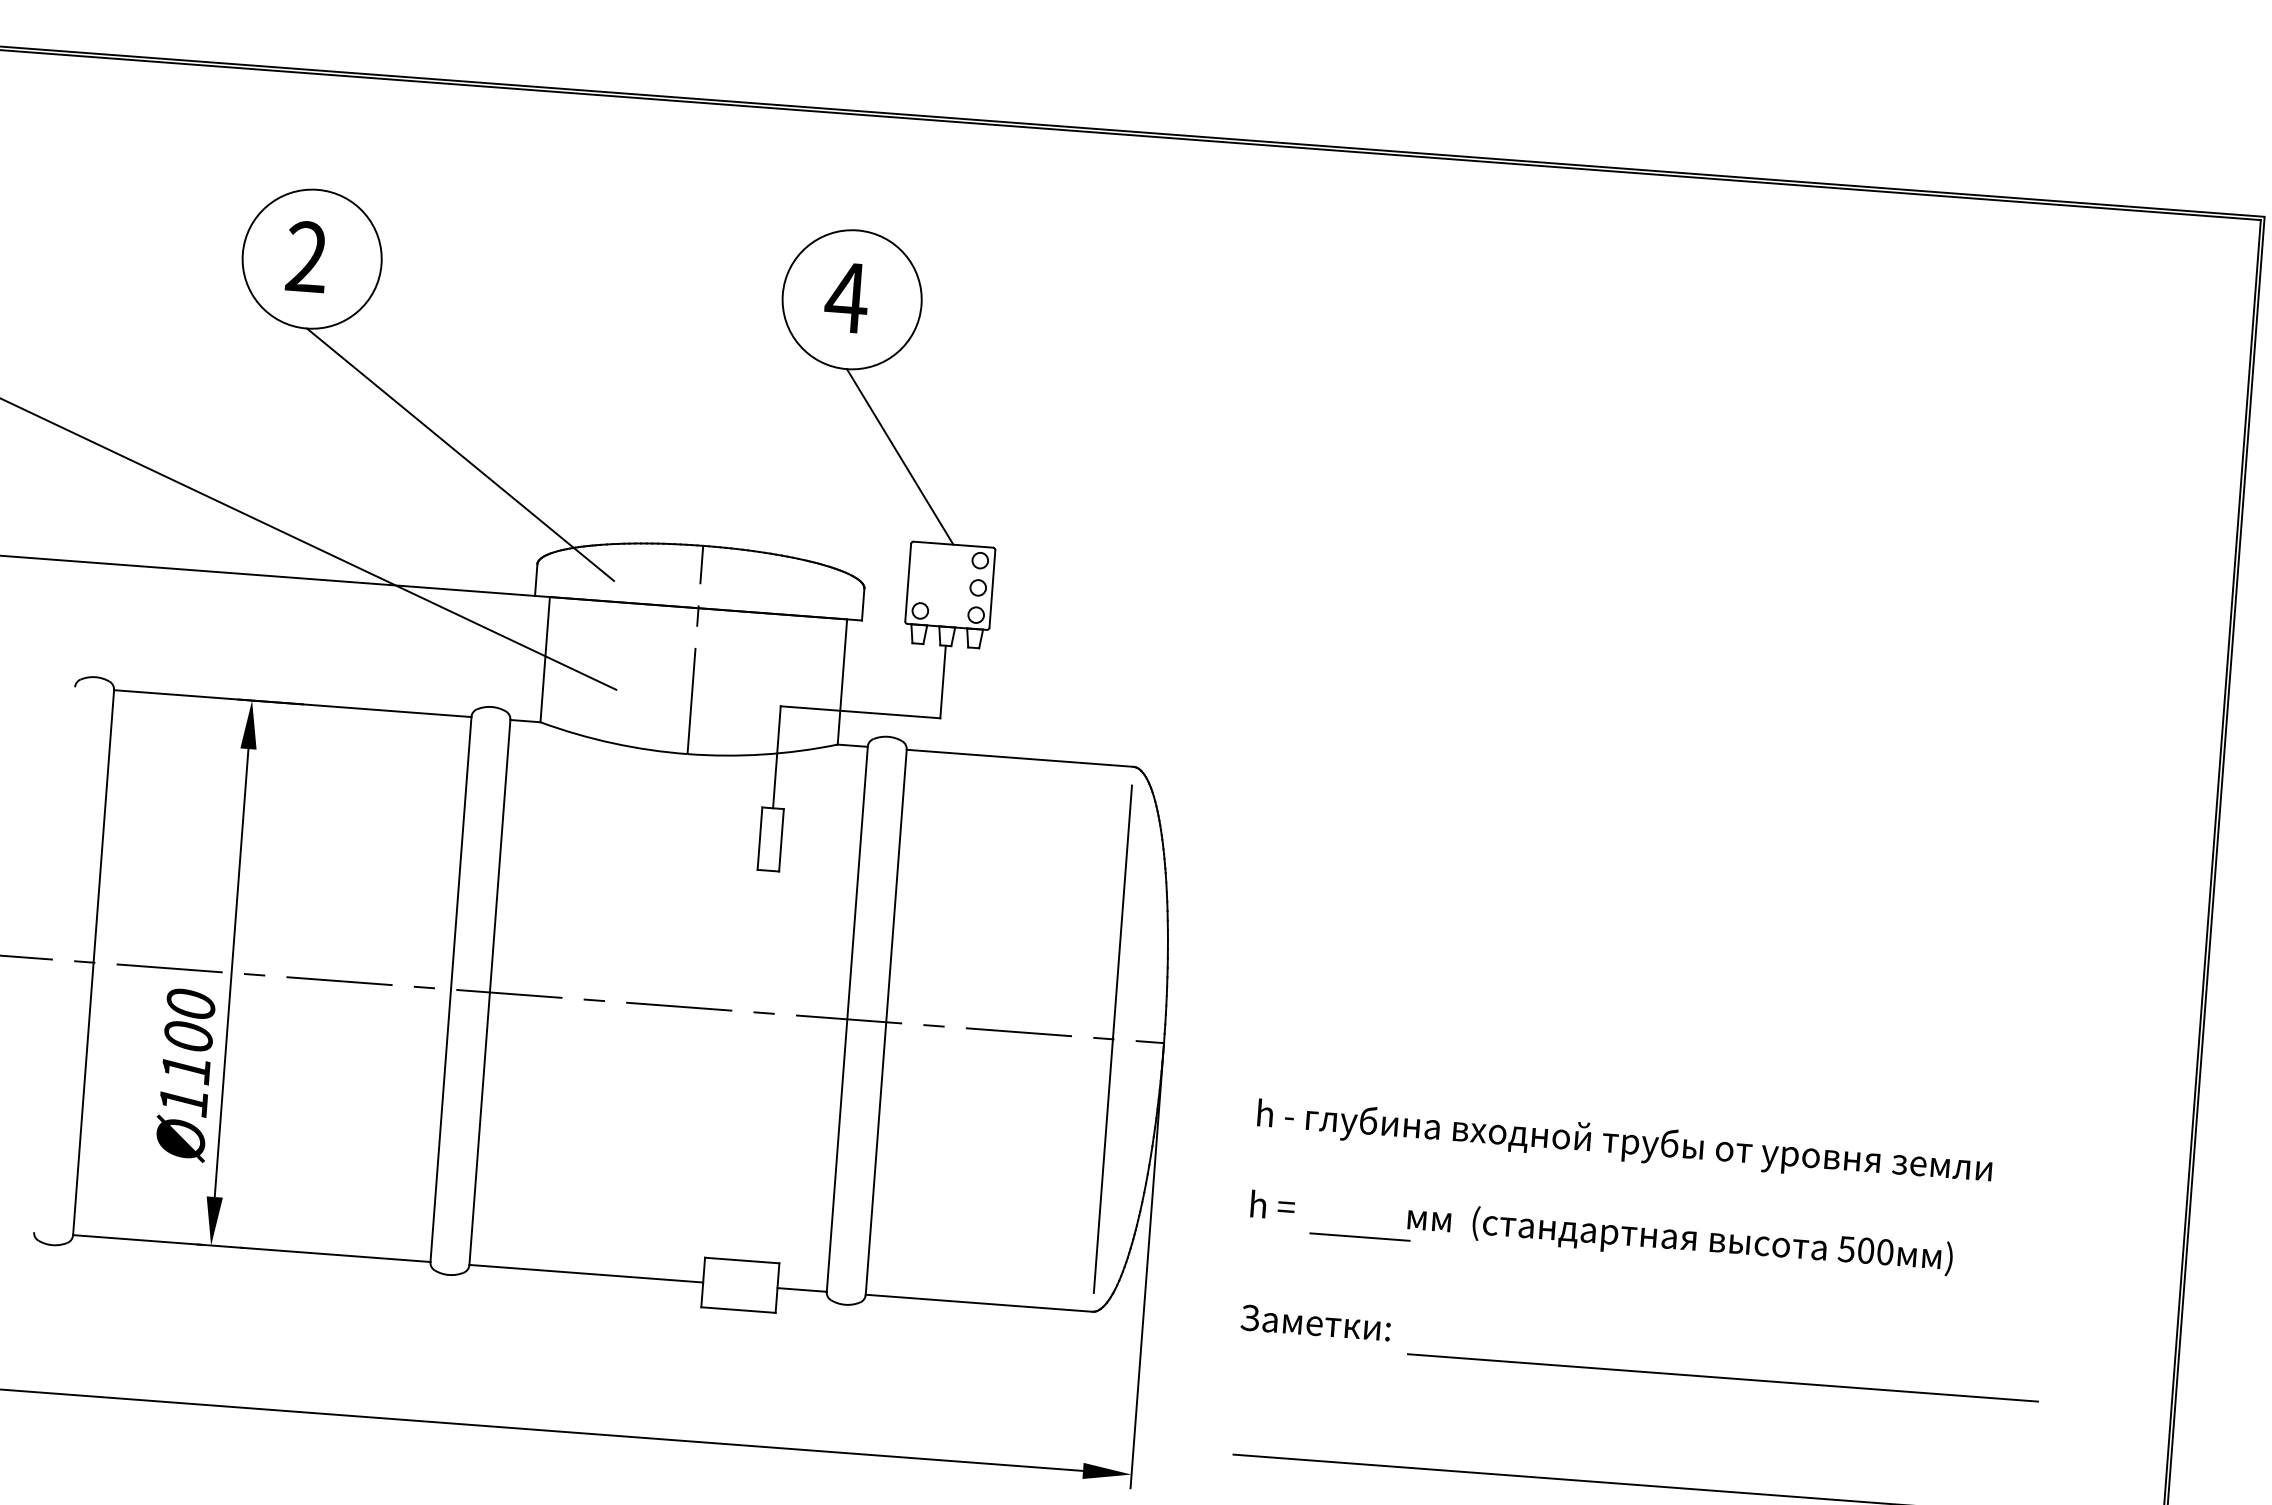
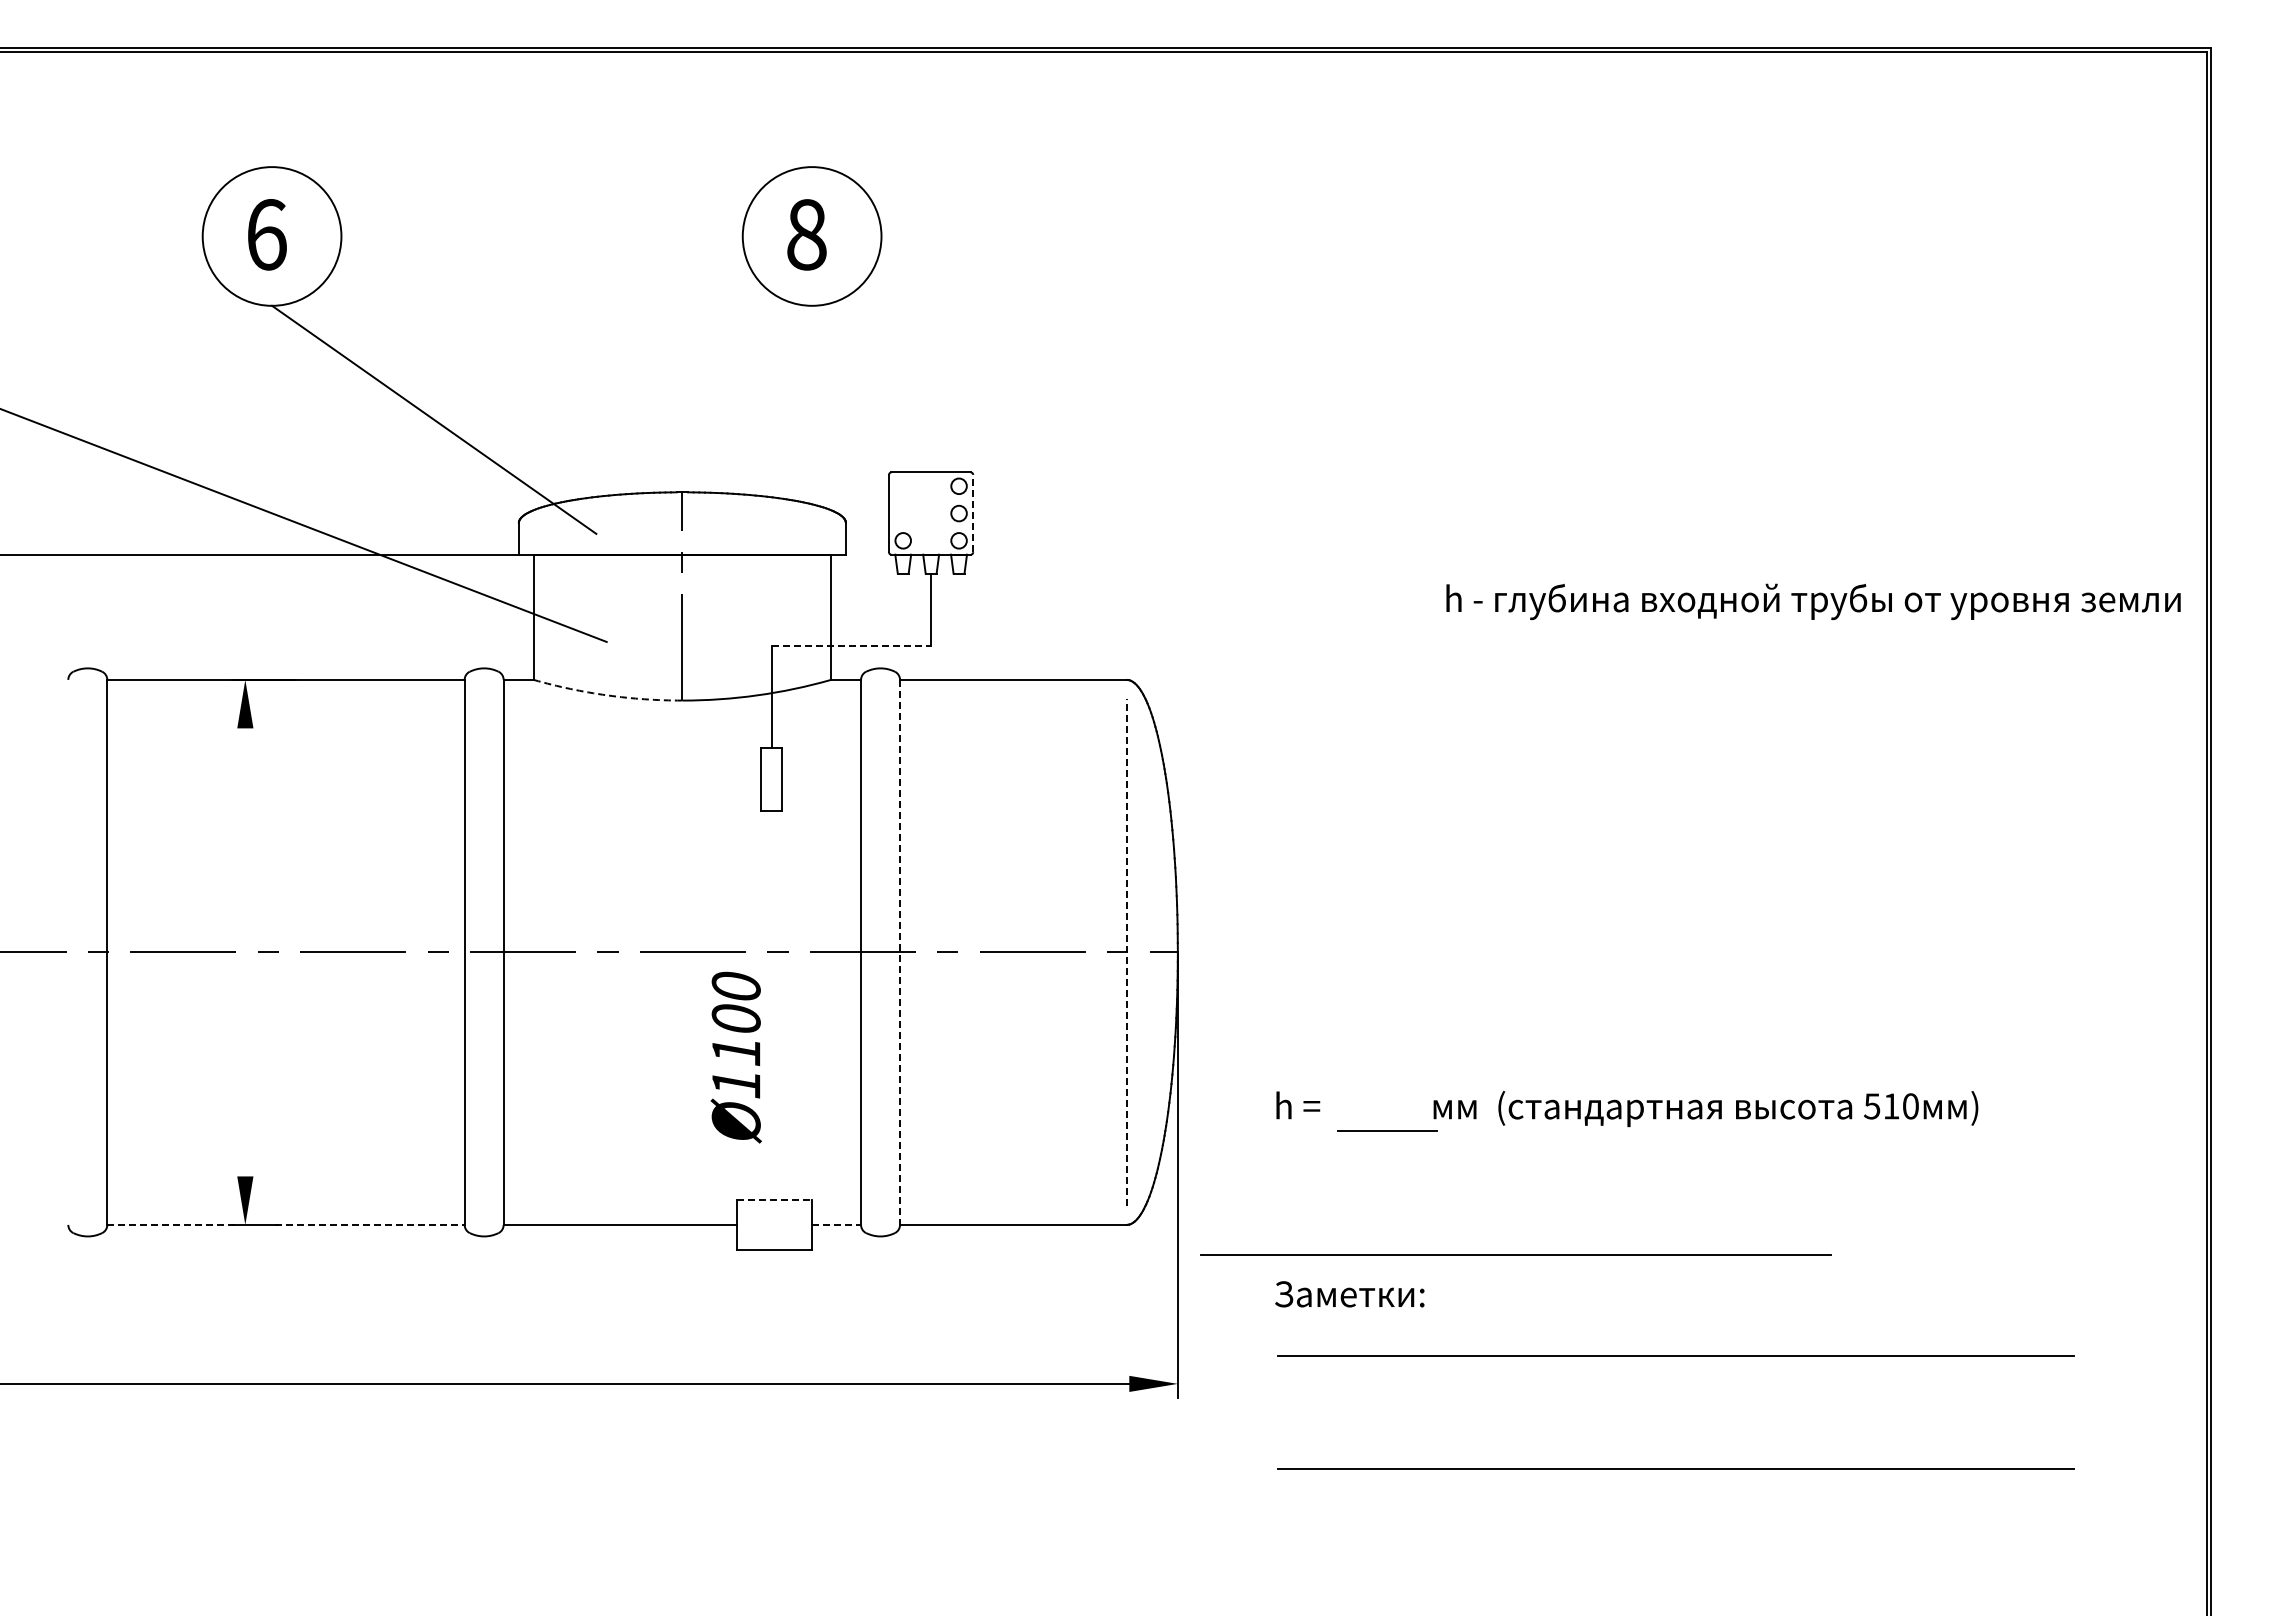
text: (306, 256) -> (266, 234), 2 -> 6
text: (846, 297) -> (806, 234), 4 -> 8
line: (900, 456) -> (871, 388), removed
line: (992, 588) -> (973, 513), solid -> dashed
line: (860, 712) -> (851, 646), solid -> dashed
arc: (613, 743) -> (607, 695), solid -> dashed
line: (231, 973) -> (245, 952), removed
line: (886, 1022) -> (900, 952), solid -> dashed
line: (1112, 1039) -> (1126, 952), solid -> dashed
text: (184, 1075) -> (735, 1057), moved
text: (1624, 1143) -> (1813, 601), moved
line: (137, 1239) -> (171, 1224), solid -> dashed
text: (1865, 1250) -> (1891, 1106), 500 -> 510
line: (336, 1254) -> (370, 1224), solid -> dashed
line: (743, 1260) -> (775, 1200), solid -> dashed
line: (802, 1289) -> (836, 1224), solid -> dashed
text: (1315, 1323) -> (1349, 1294), moved
line: (1722, 1377) -> (1515, 1254), moved

